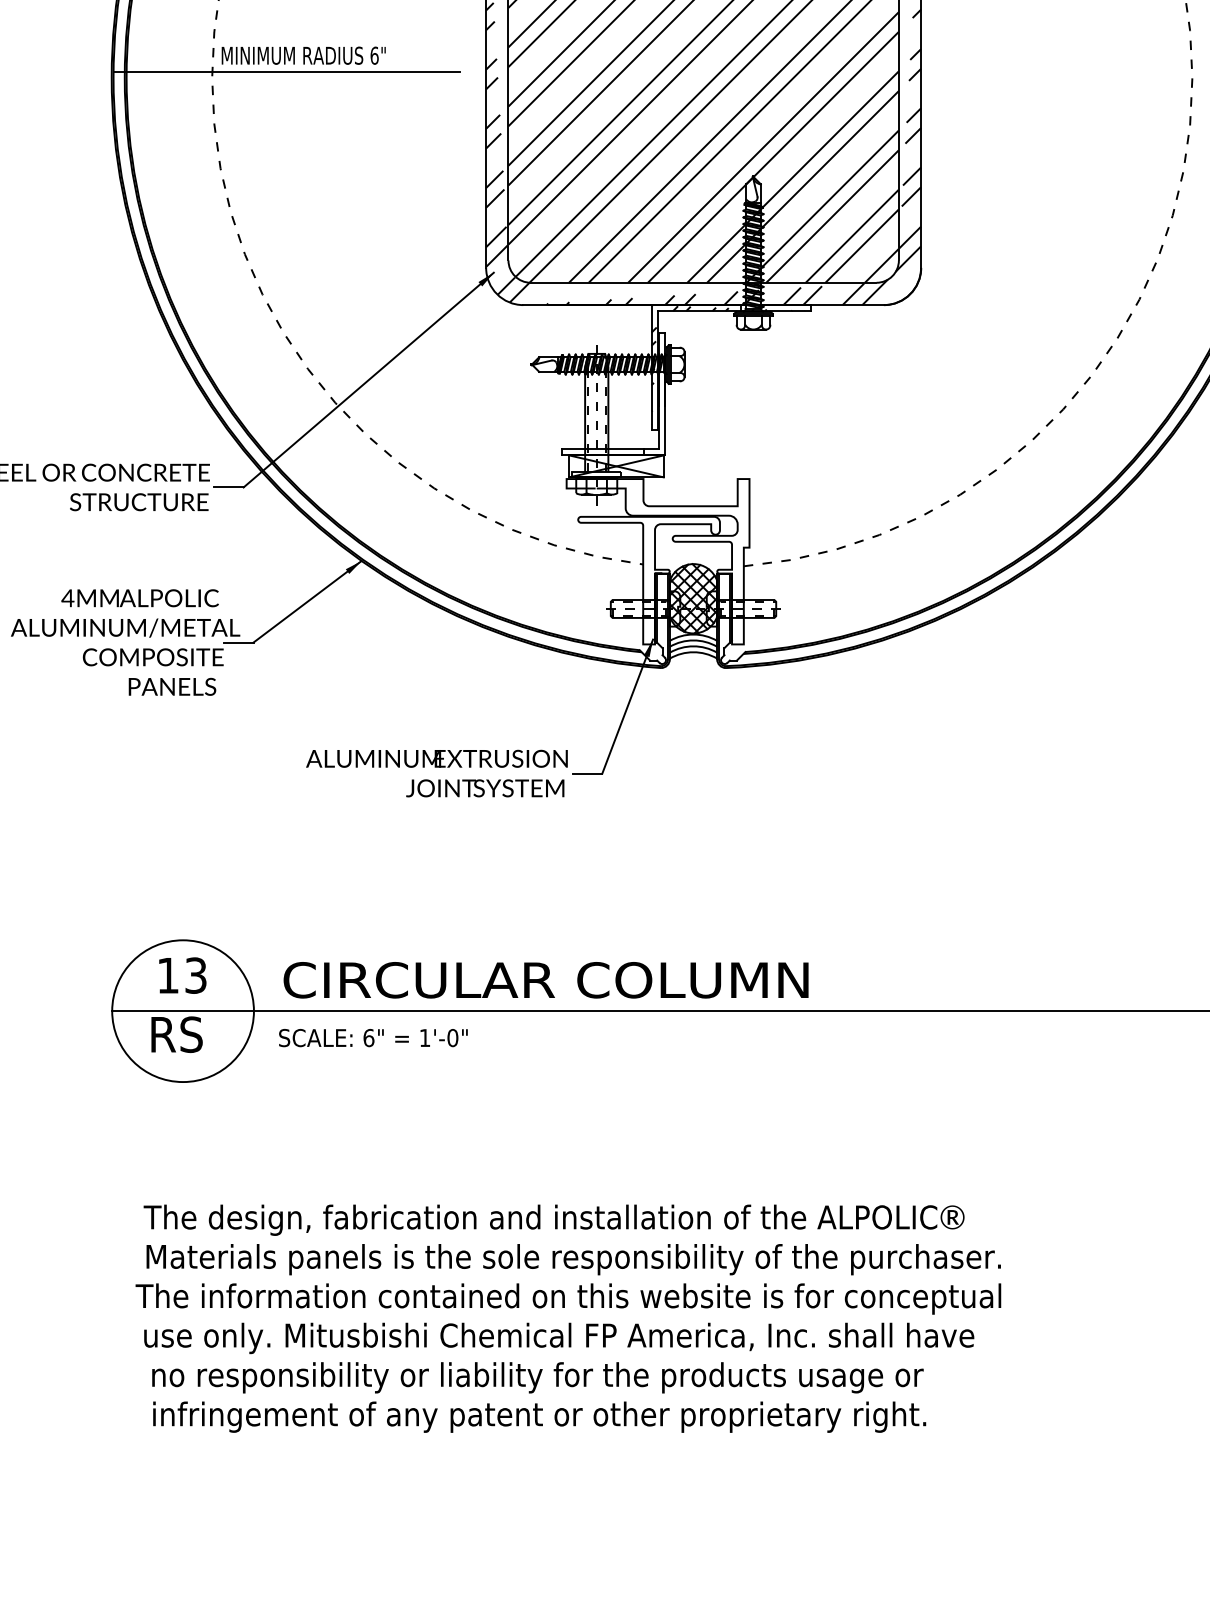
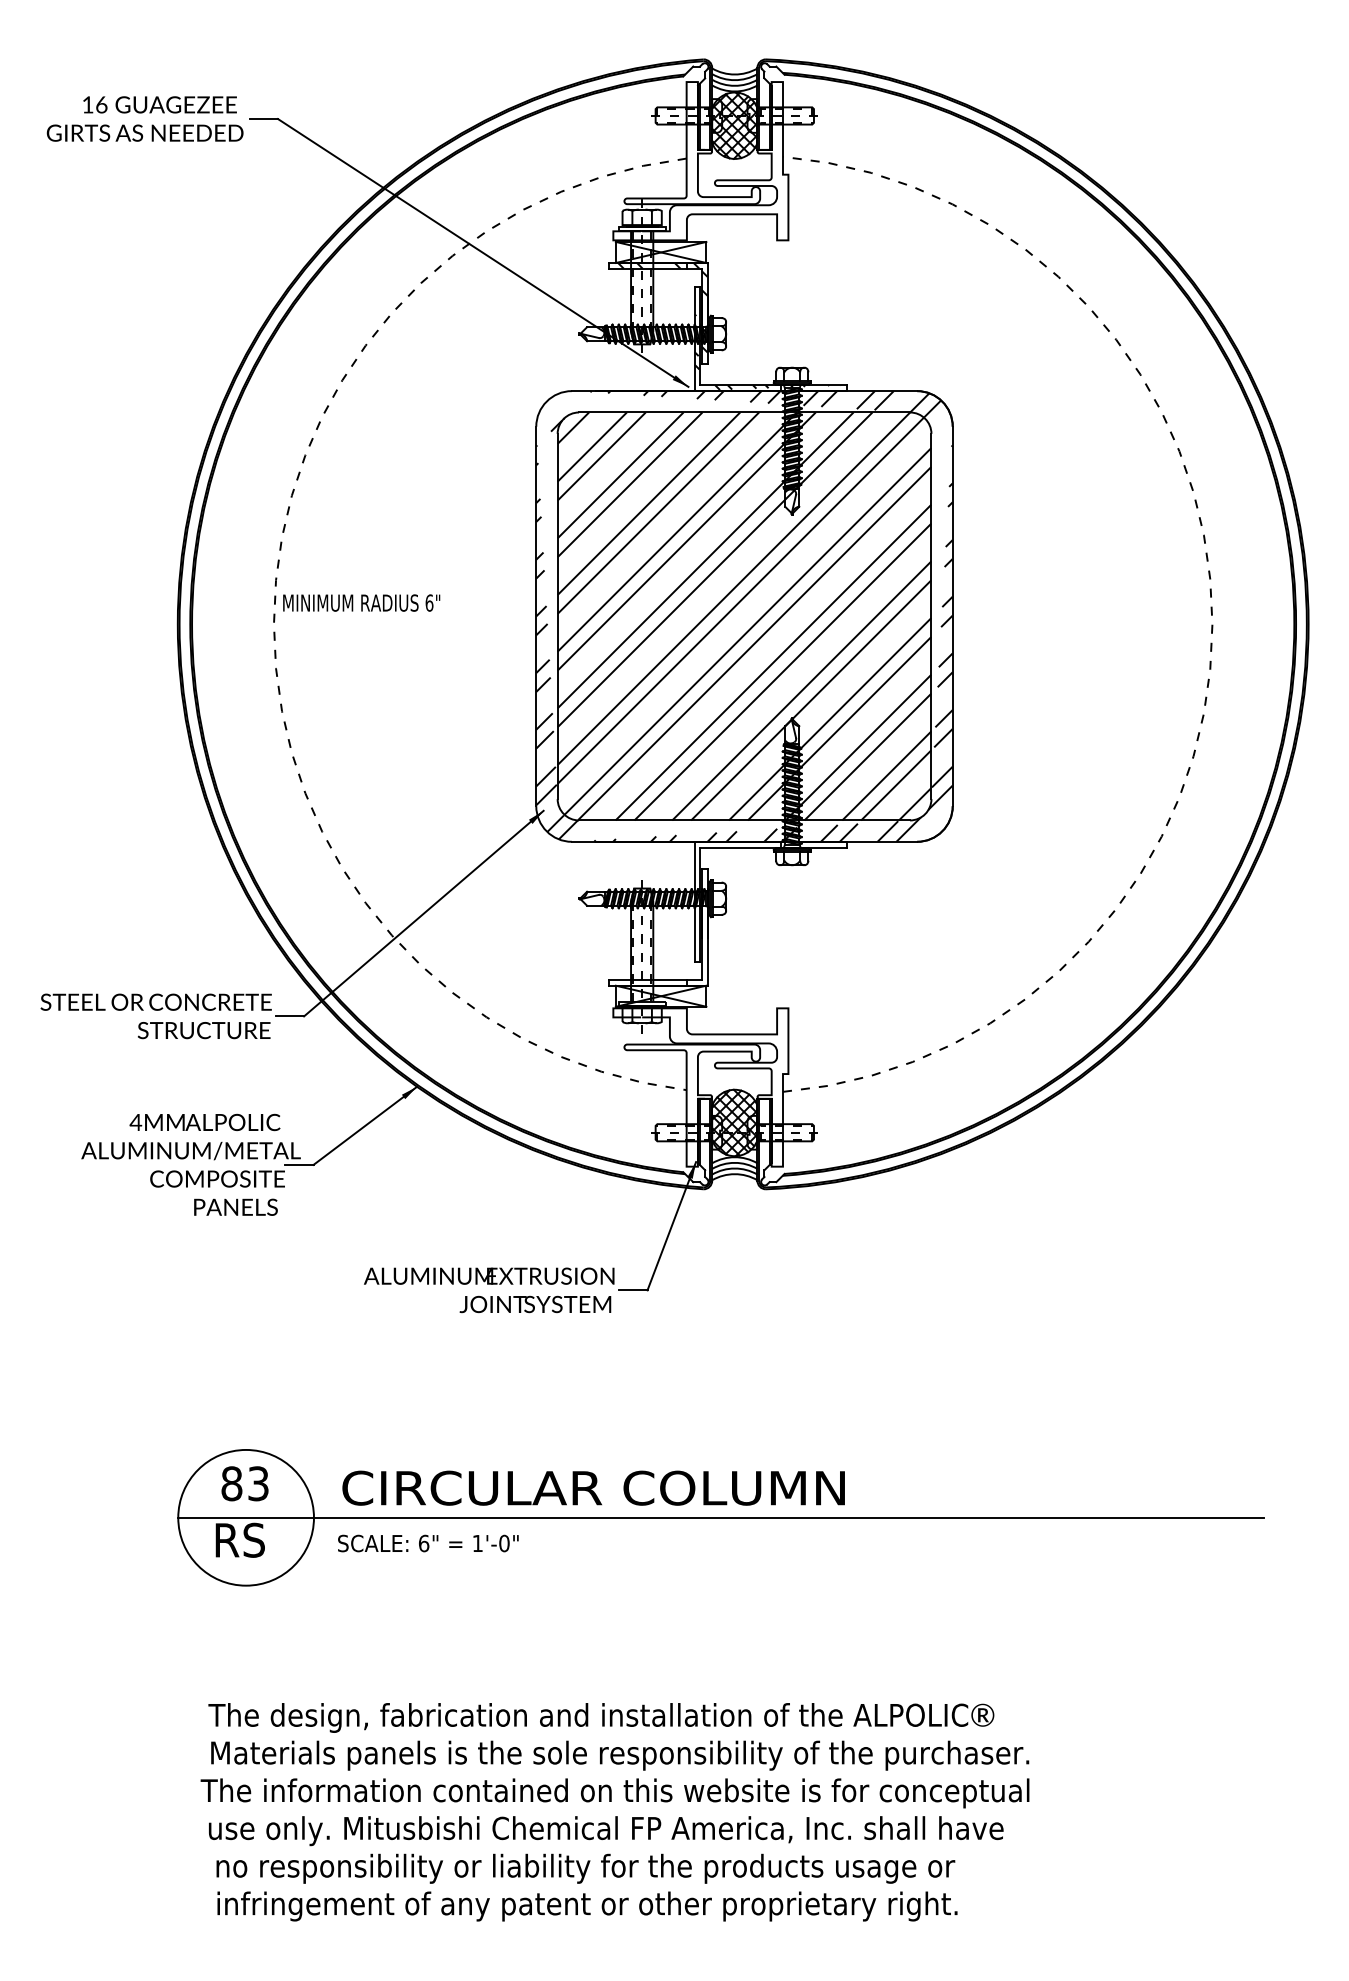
line: (286, 71) -> (345, 618), removed
hatch: (727, 365) -> (767, 899), removed
text: (167, 975) -> (231, 1483), 13 -> 83

